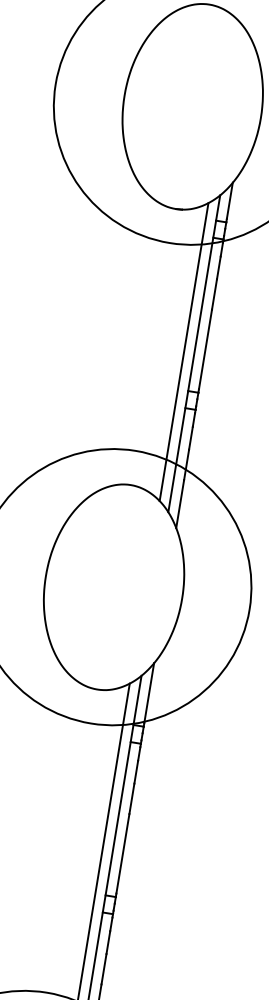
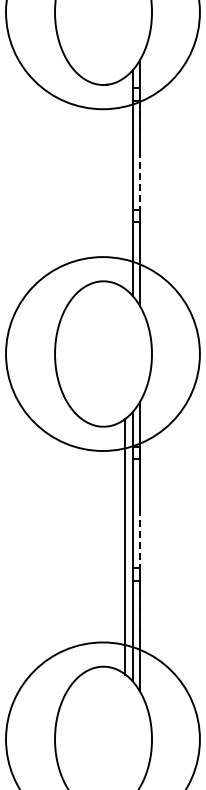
line: (204, 350) -> (139, 179), solid -> dashed
line: (184, 352) -> (125, 183), removed
line: (122, 854) -> (139, 538), solid -> dashed

